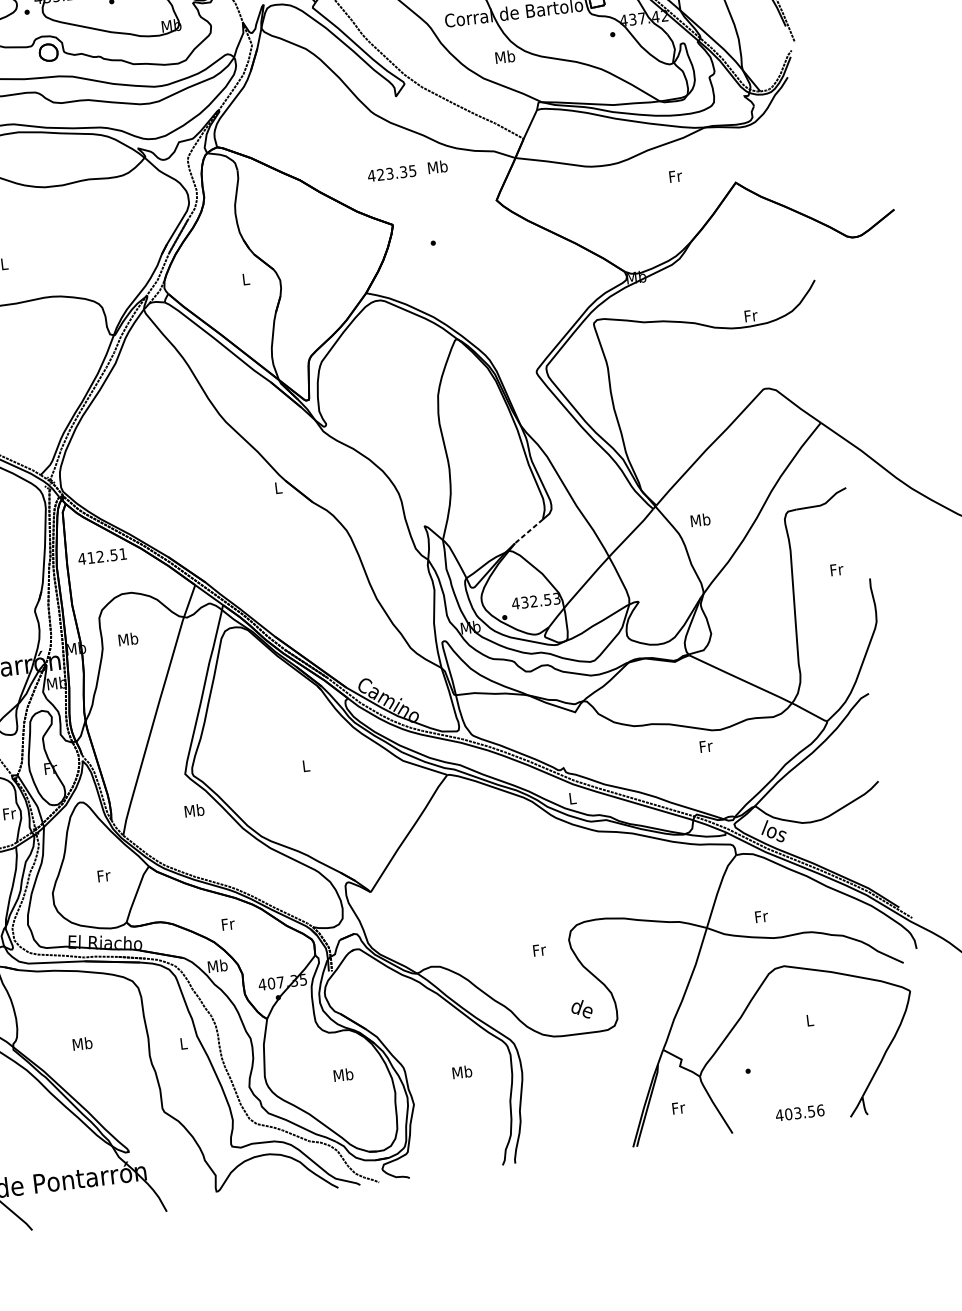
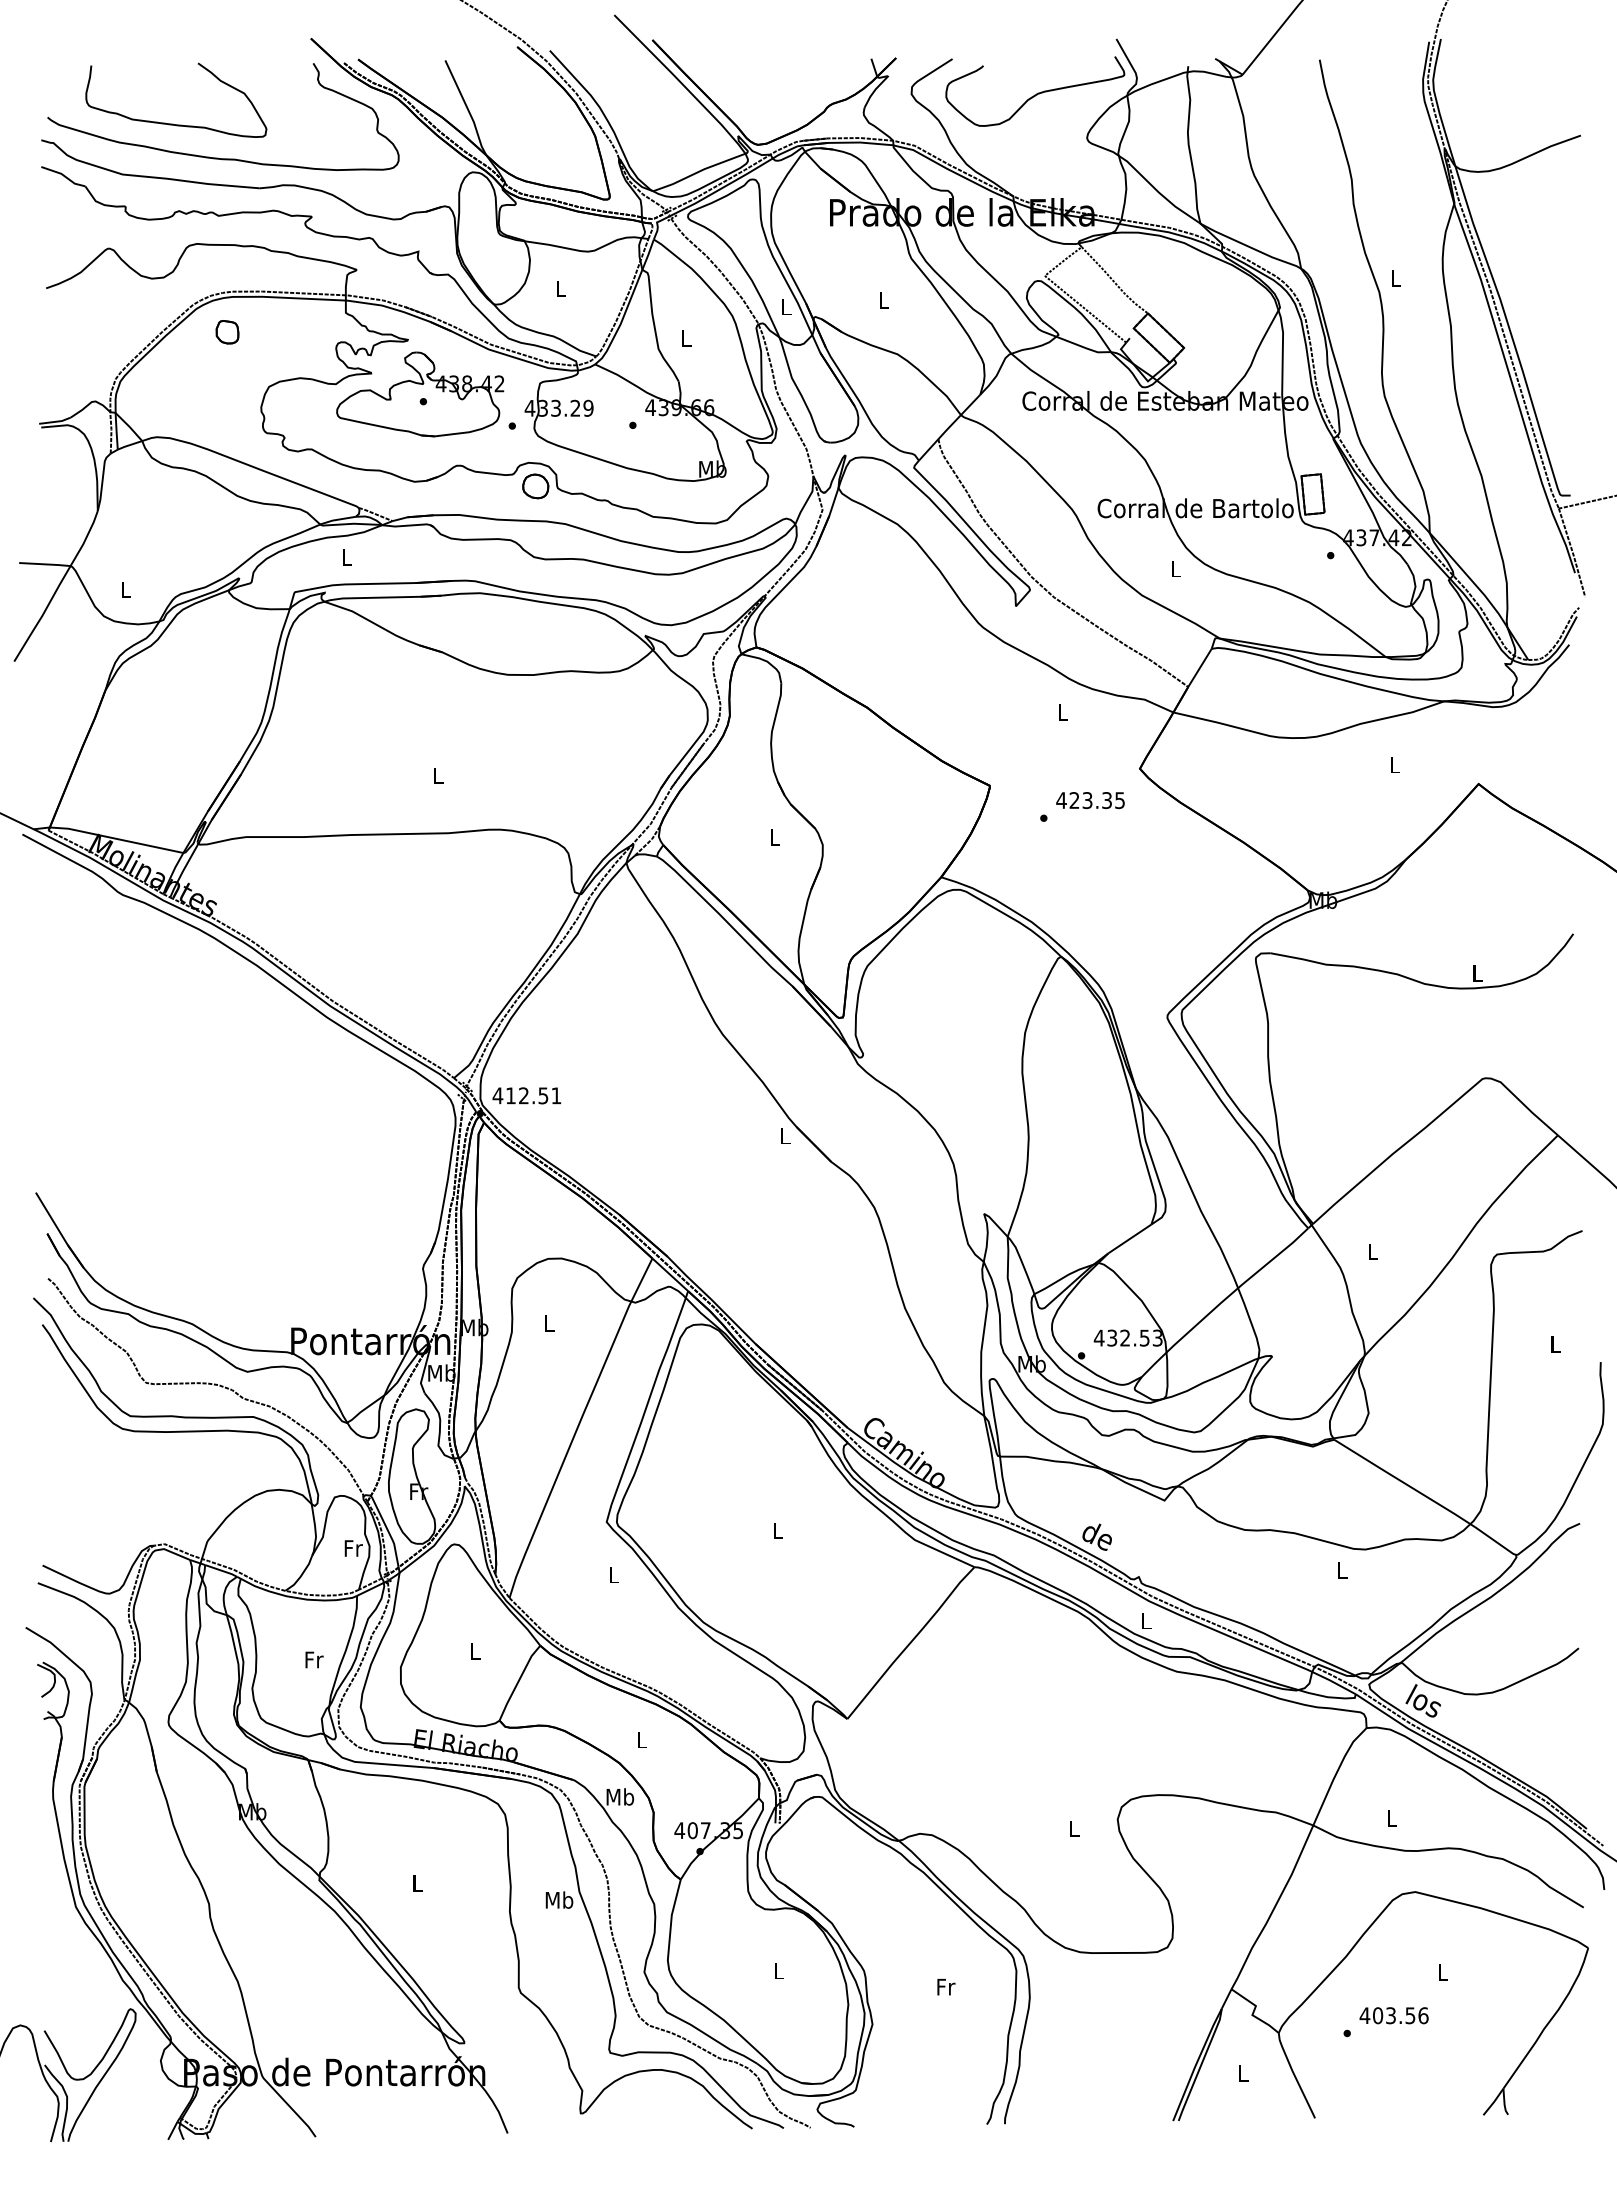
text: (504, 56) -> (1175, 568), Mb -> L
text: (437, 166) -> (1062, 711), Mb -> L
text: (391, 173) -> (1090, 800), moved
text: (675, 175) -> (1395, 764), Fr -> L
text: (751, 315) -> (1478, 973), Fr -> L
text: (700, 519) -> (1372, 1251), Mb -> L
line: (528, 531) -> (1129, 1238), dashed -> solid
text: (102, 556) -> (526, 1095), moved
text: (837, 569) -> (1556, 1344), Fr -> L
text: (128, 639) -> (549, 1323), Mb -> L
text: (706, 746) -> (1343, 1570), Fr -> L
text: (194, 810) -> (613, 1574), Mb -> L
text: (104, 875) -> (476, 1651), Fr -> L
text: (761, 916) -> (1392, 1818), Fr -> L
text: (228, 924) -> (642, 1740), Fr -> L
text: (540, 950) -> (1075, 1828), Fr -> L
text: (581, 1009) -> (1096, 1536), moved
text: (82, 1043) -> (417, 1883), Mb -> L
text: (183, 1043) -> (559, 1899), L -> Mb
text: (462, 1071) -> (945, 1986), Mb -> Fr
text: (343, 1074) -> (778, 1970), Mb -> L
text: (678, 1108) -> (1243, 2073), Fr -> L
text: (799, 1112) -> (1393, 2015), moved

